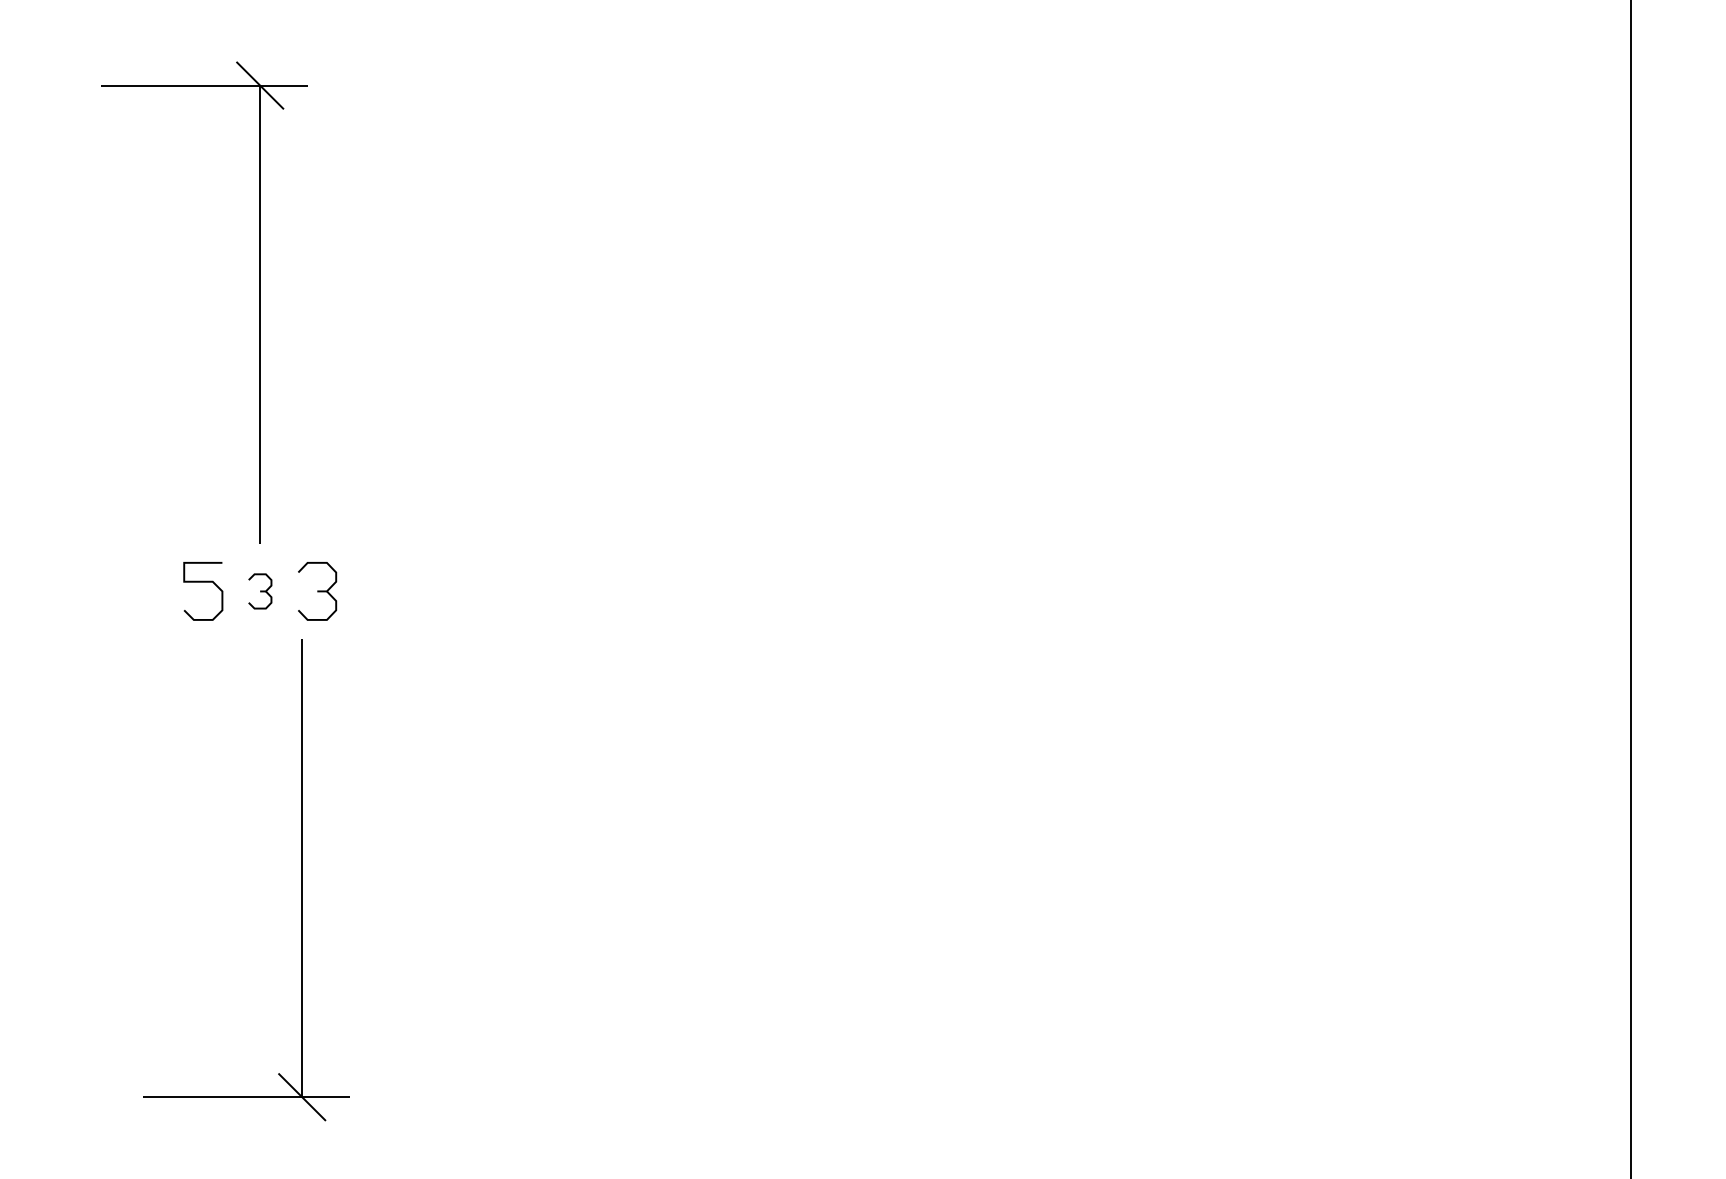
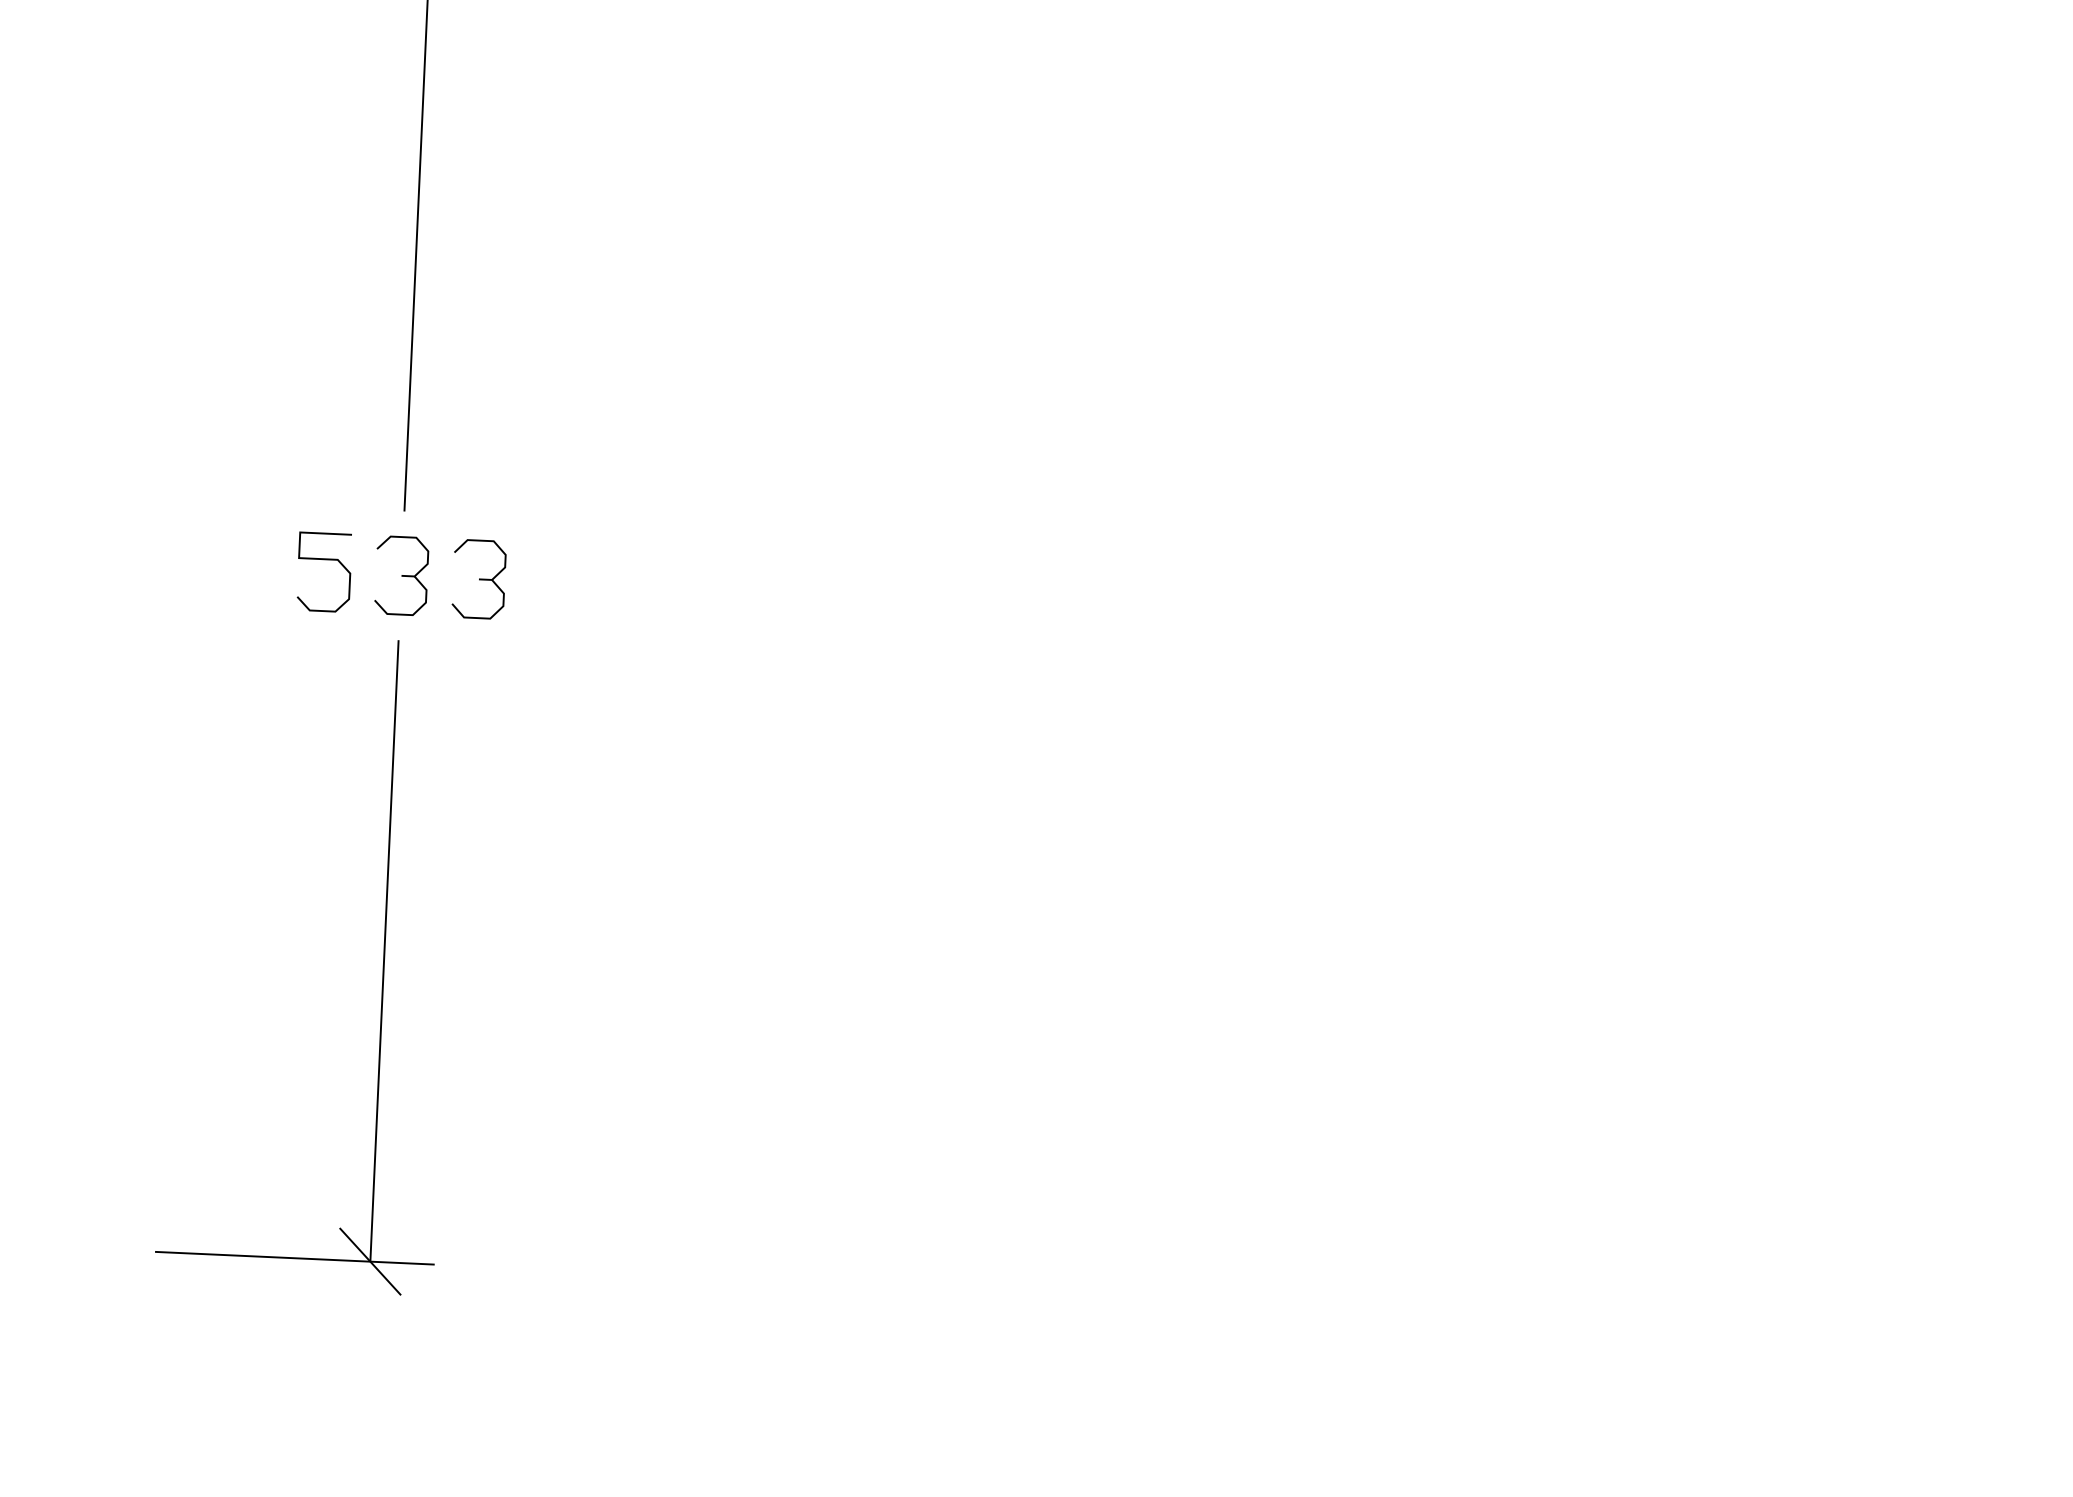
part: (259, 591) -> (400, 575), size x1.67
part: (301, 880) -> (382, 967), moved

